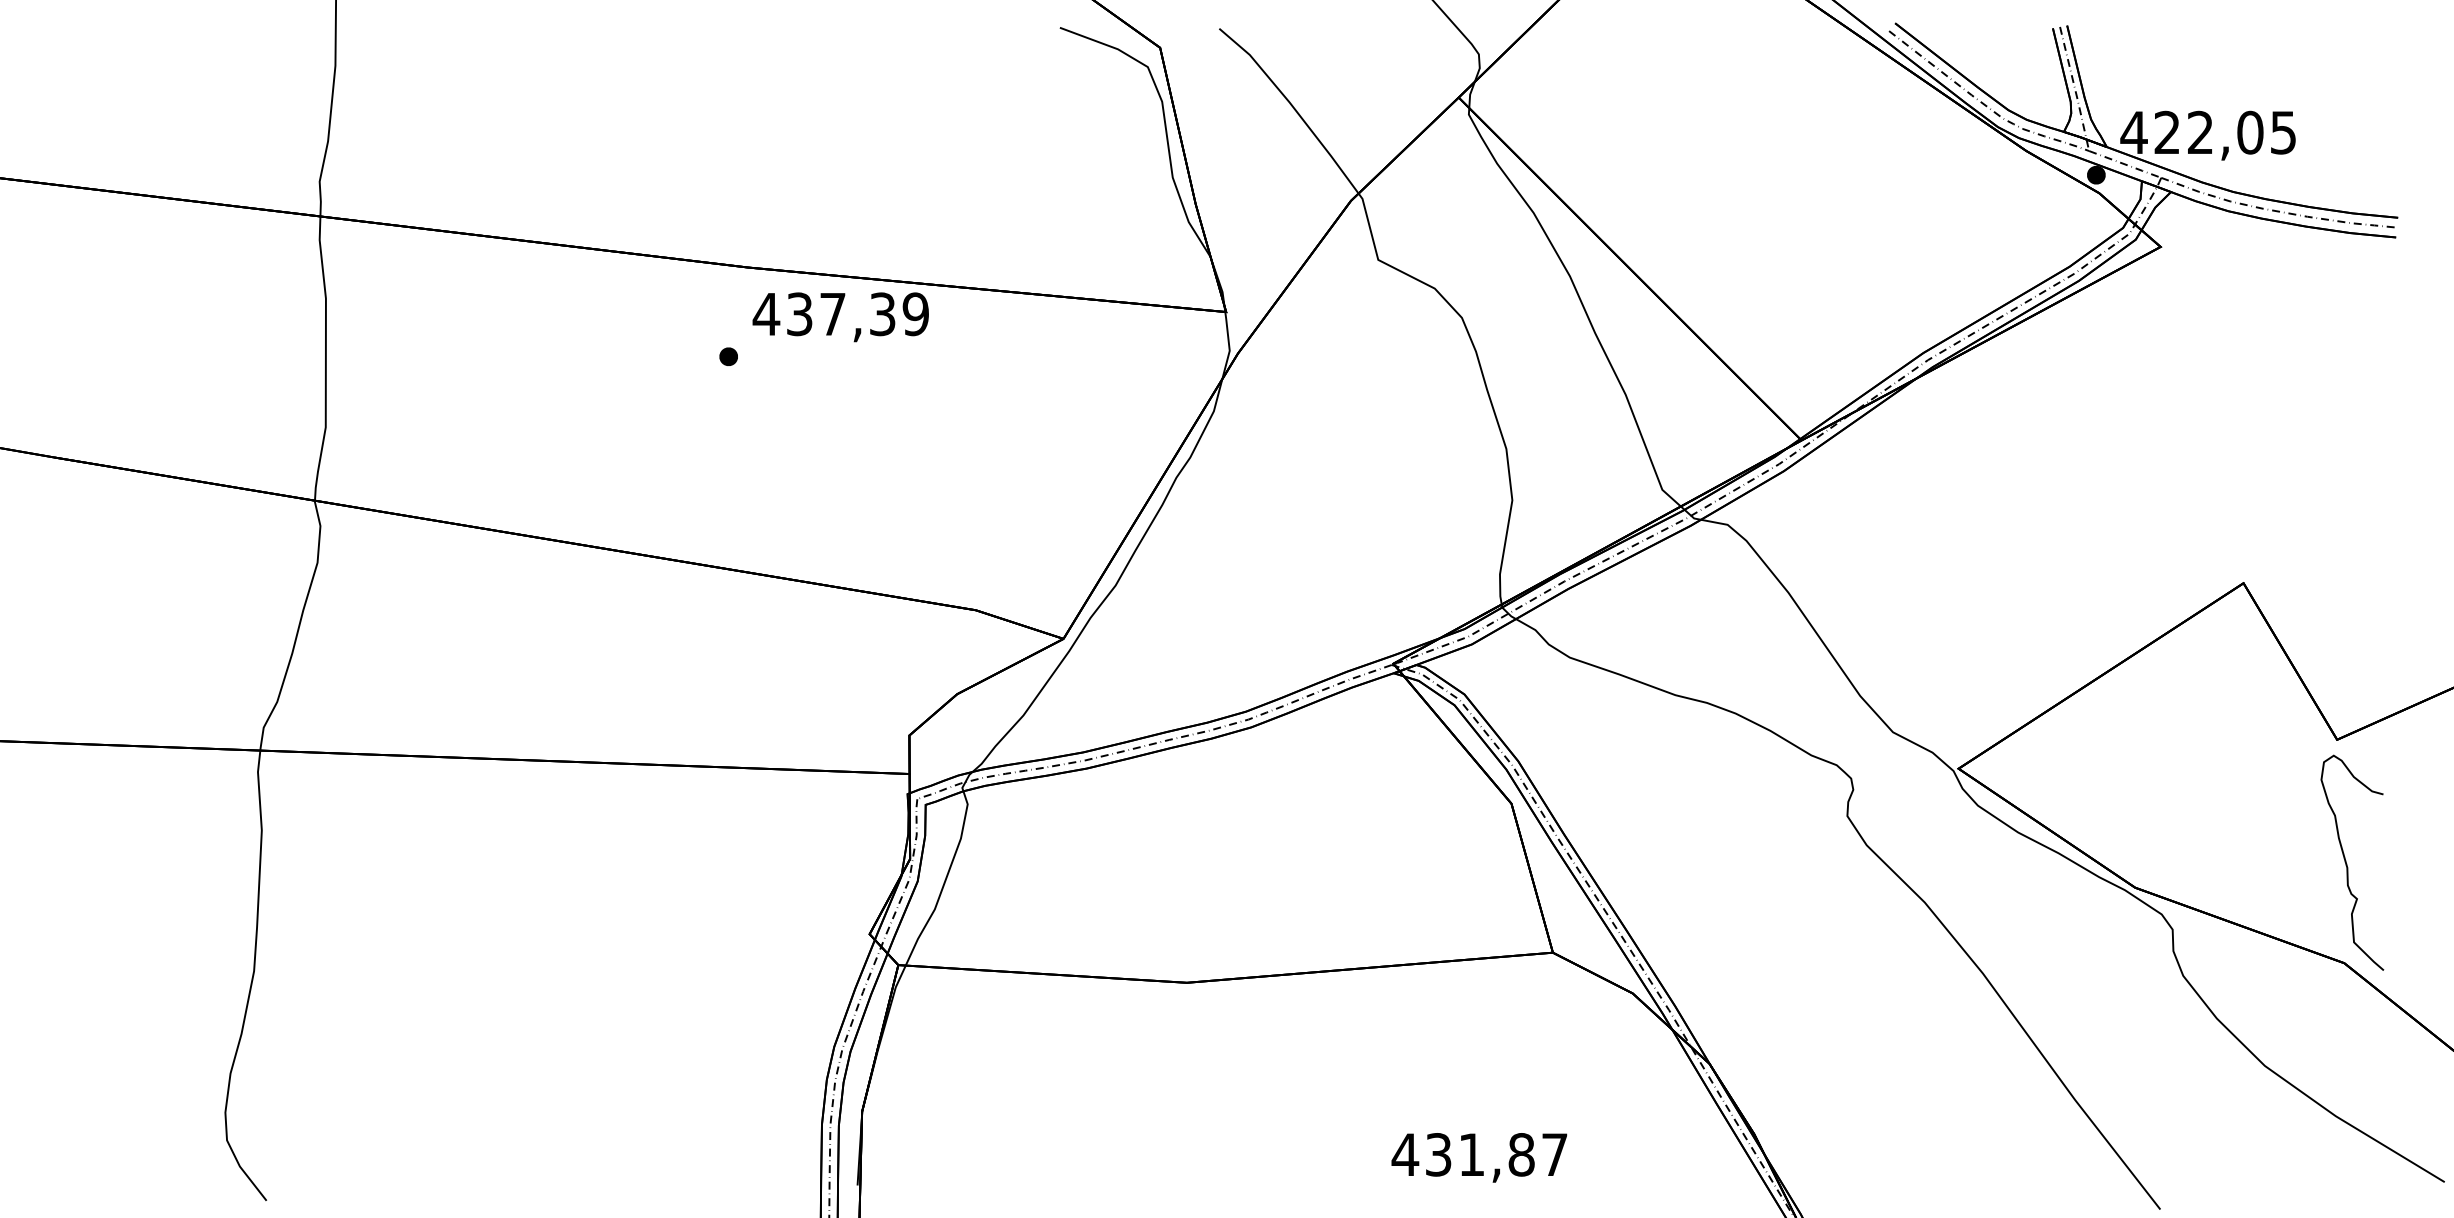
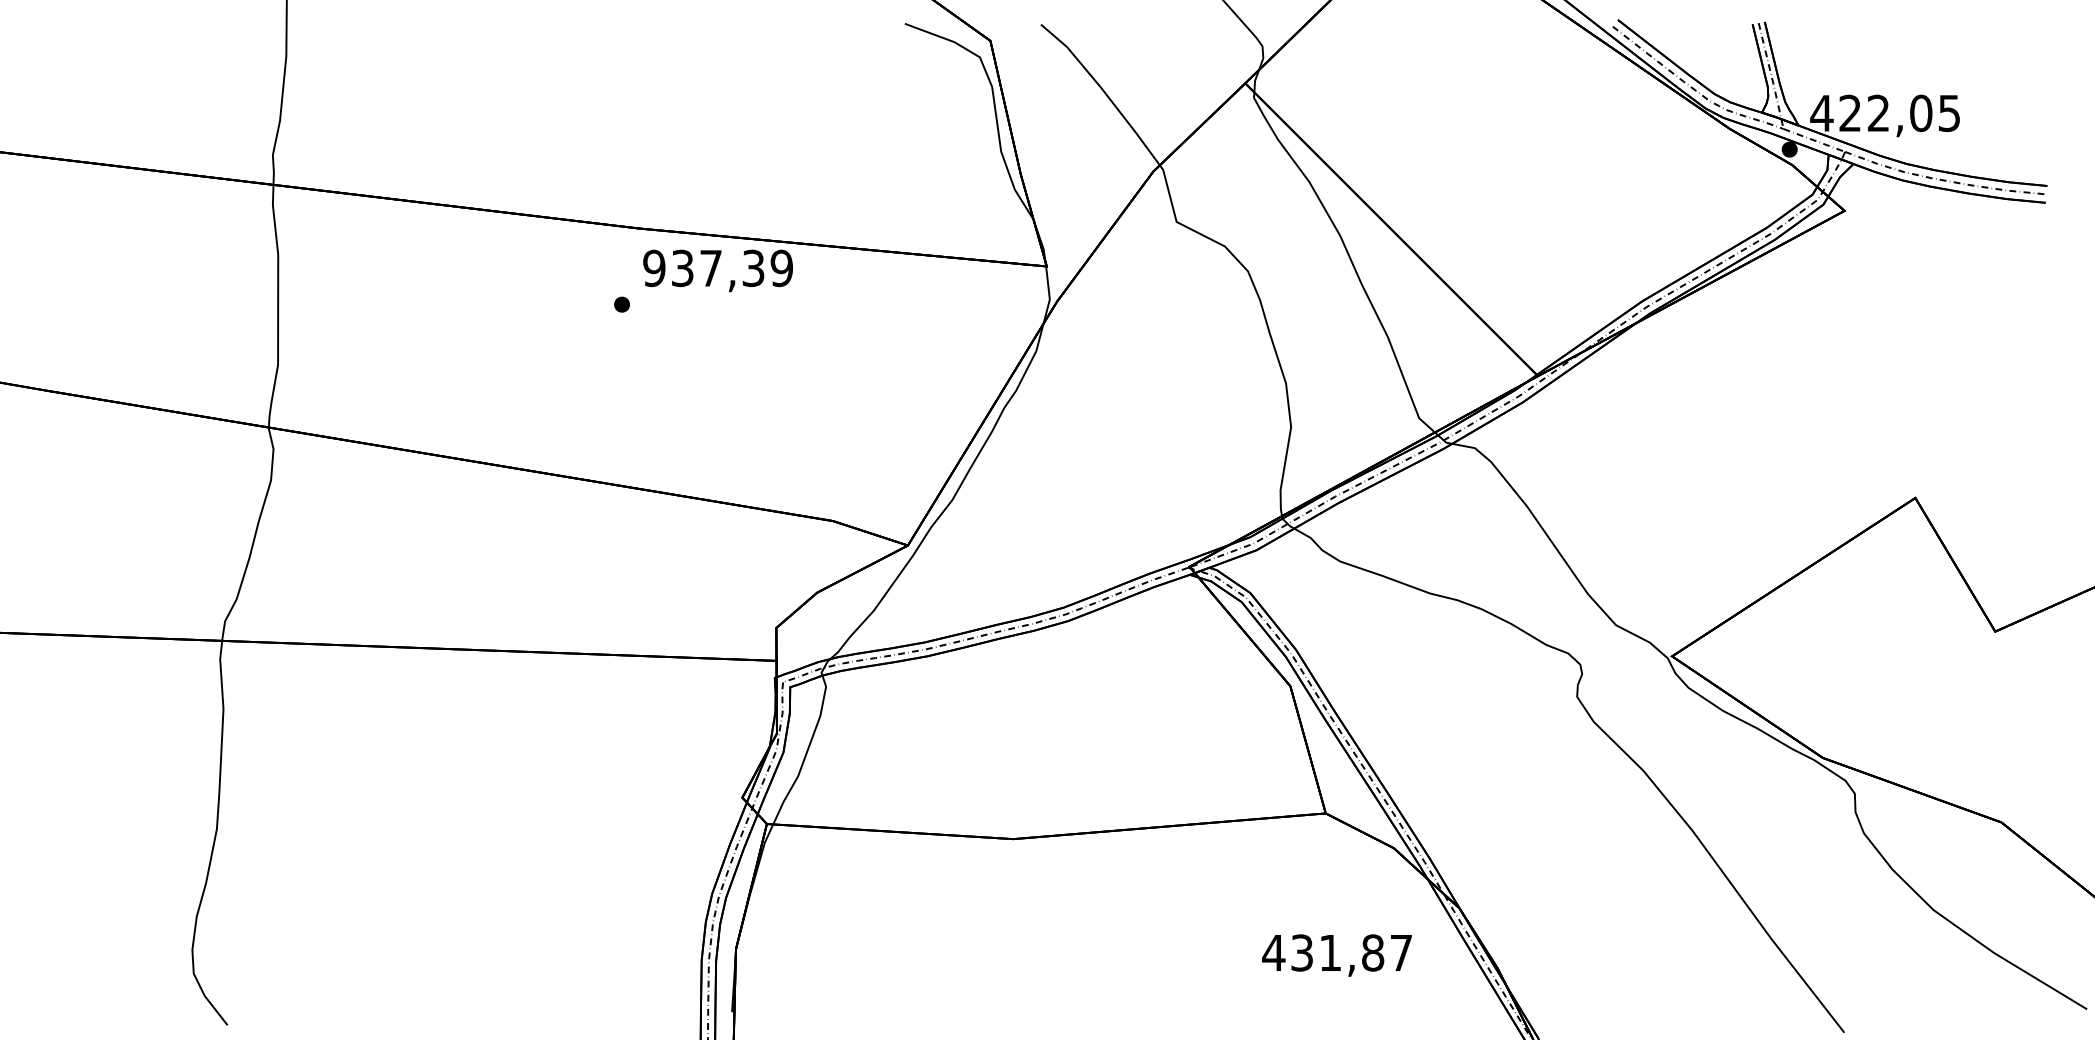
text: (766, 314) -> (654, 268), 437,39 -> 937,39
curve: (2347, 864) -> (2004, 738), removed
text: (1478, 1157) -> (1336, 955), moved

